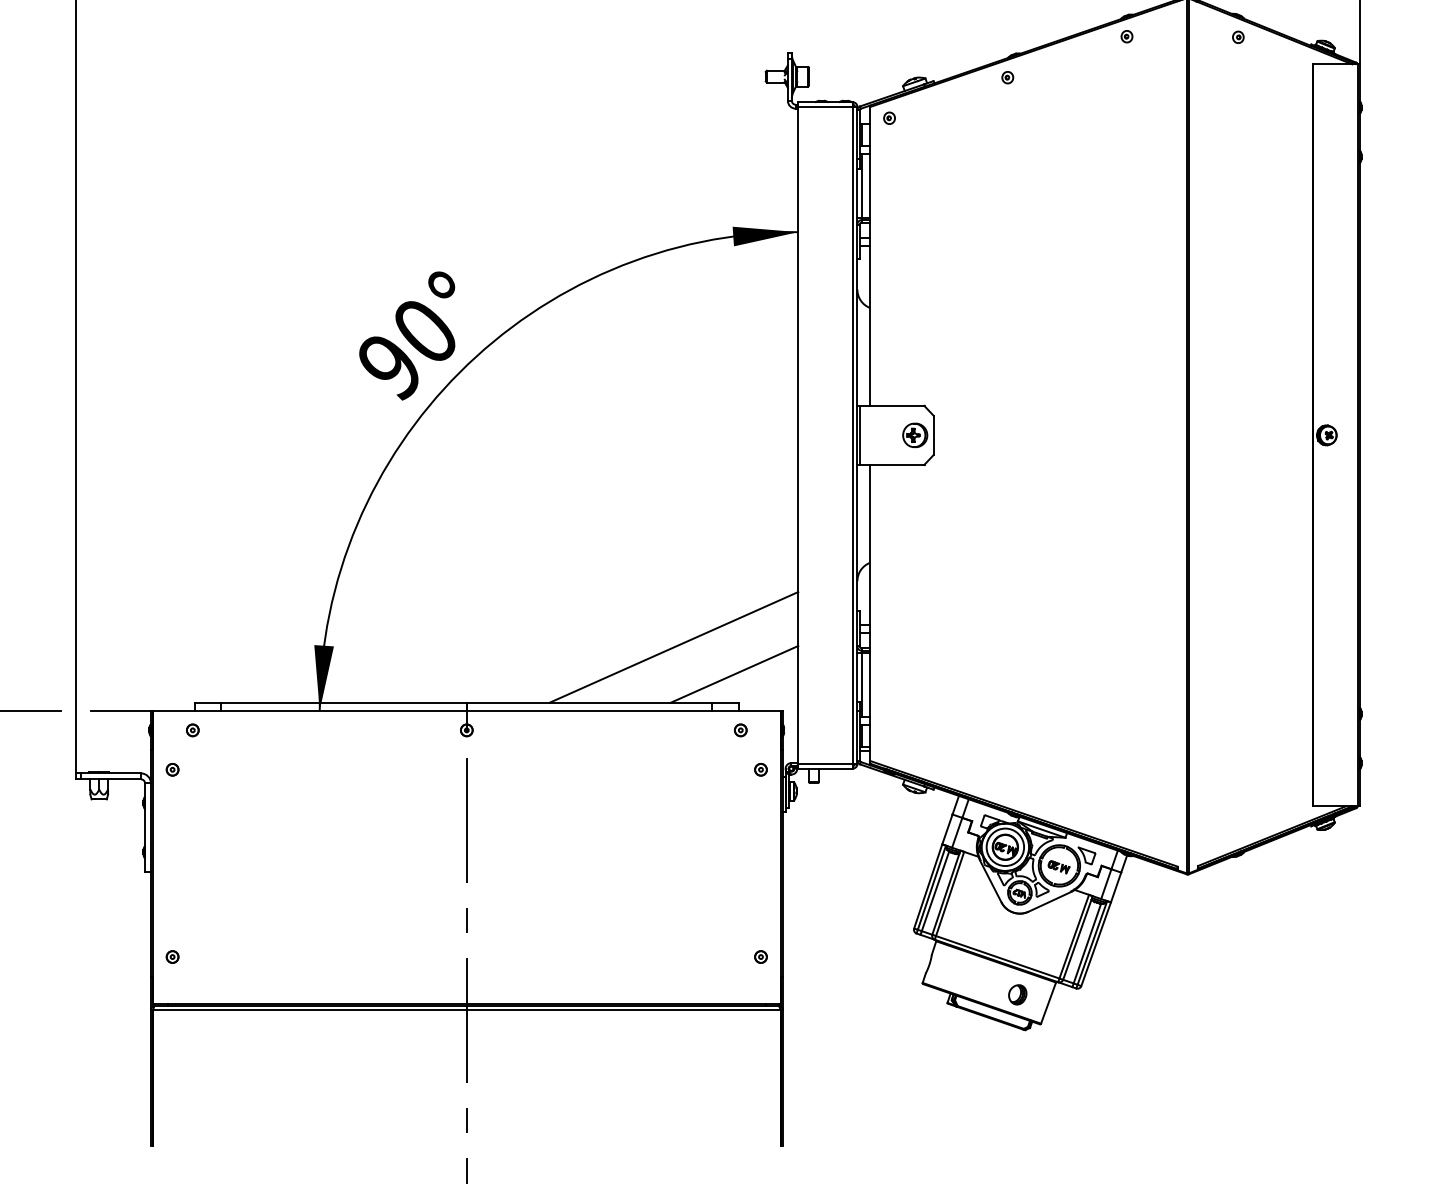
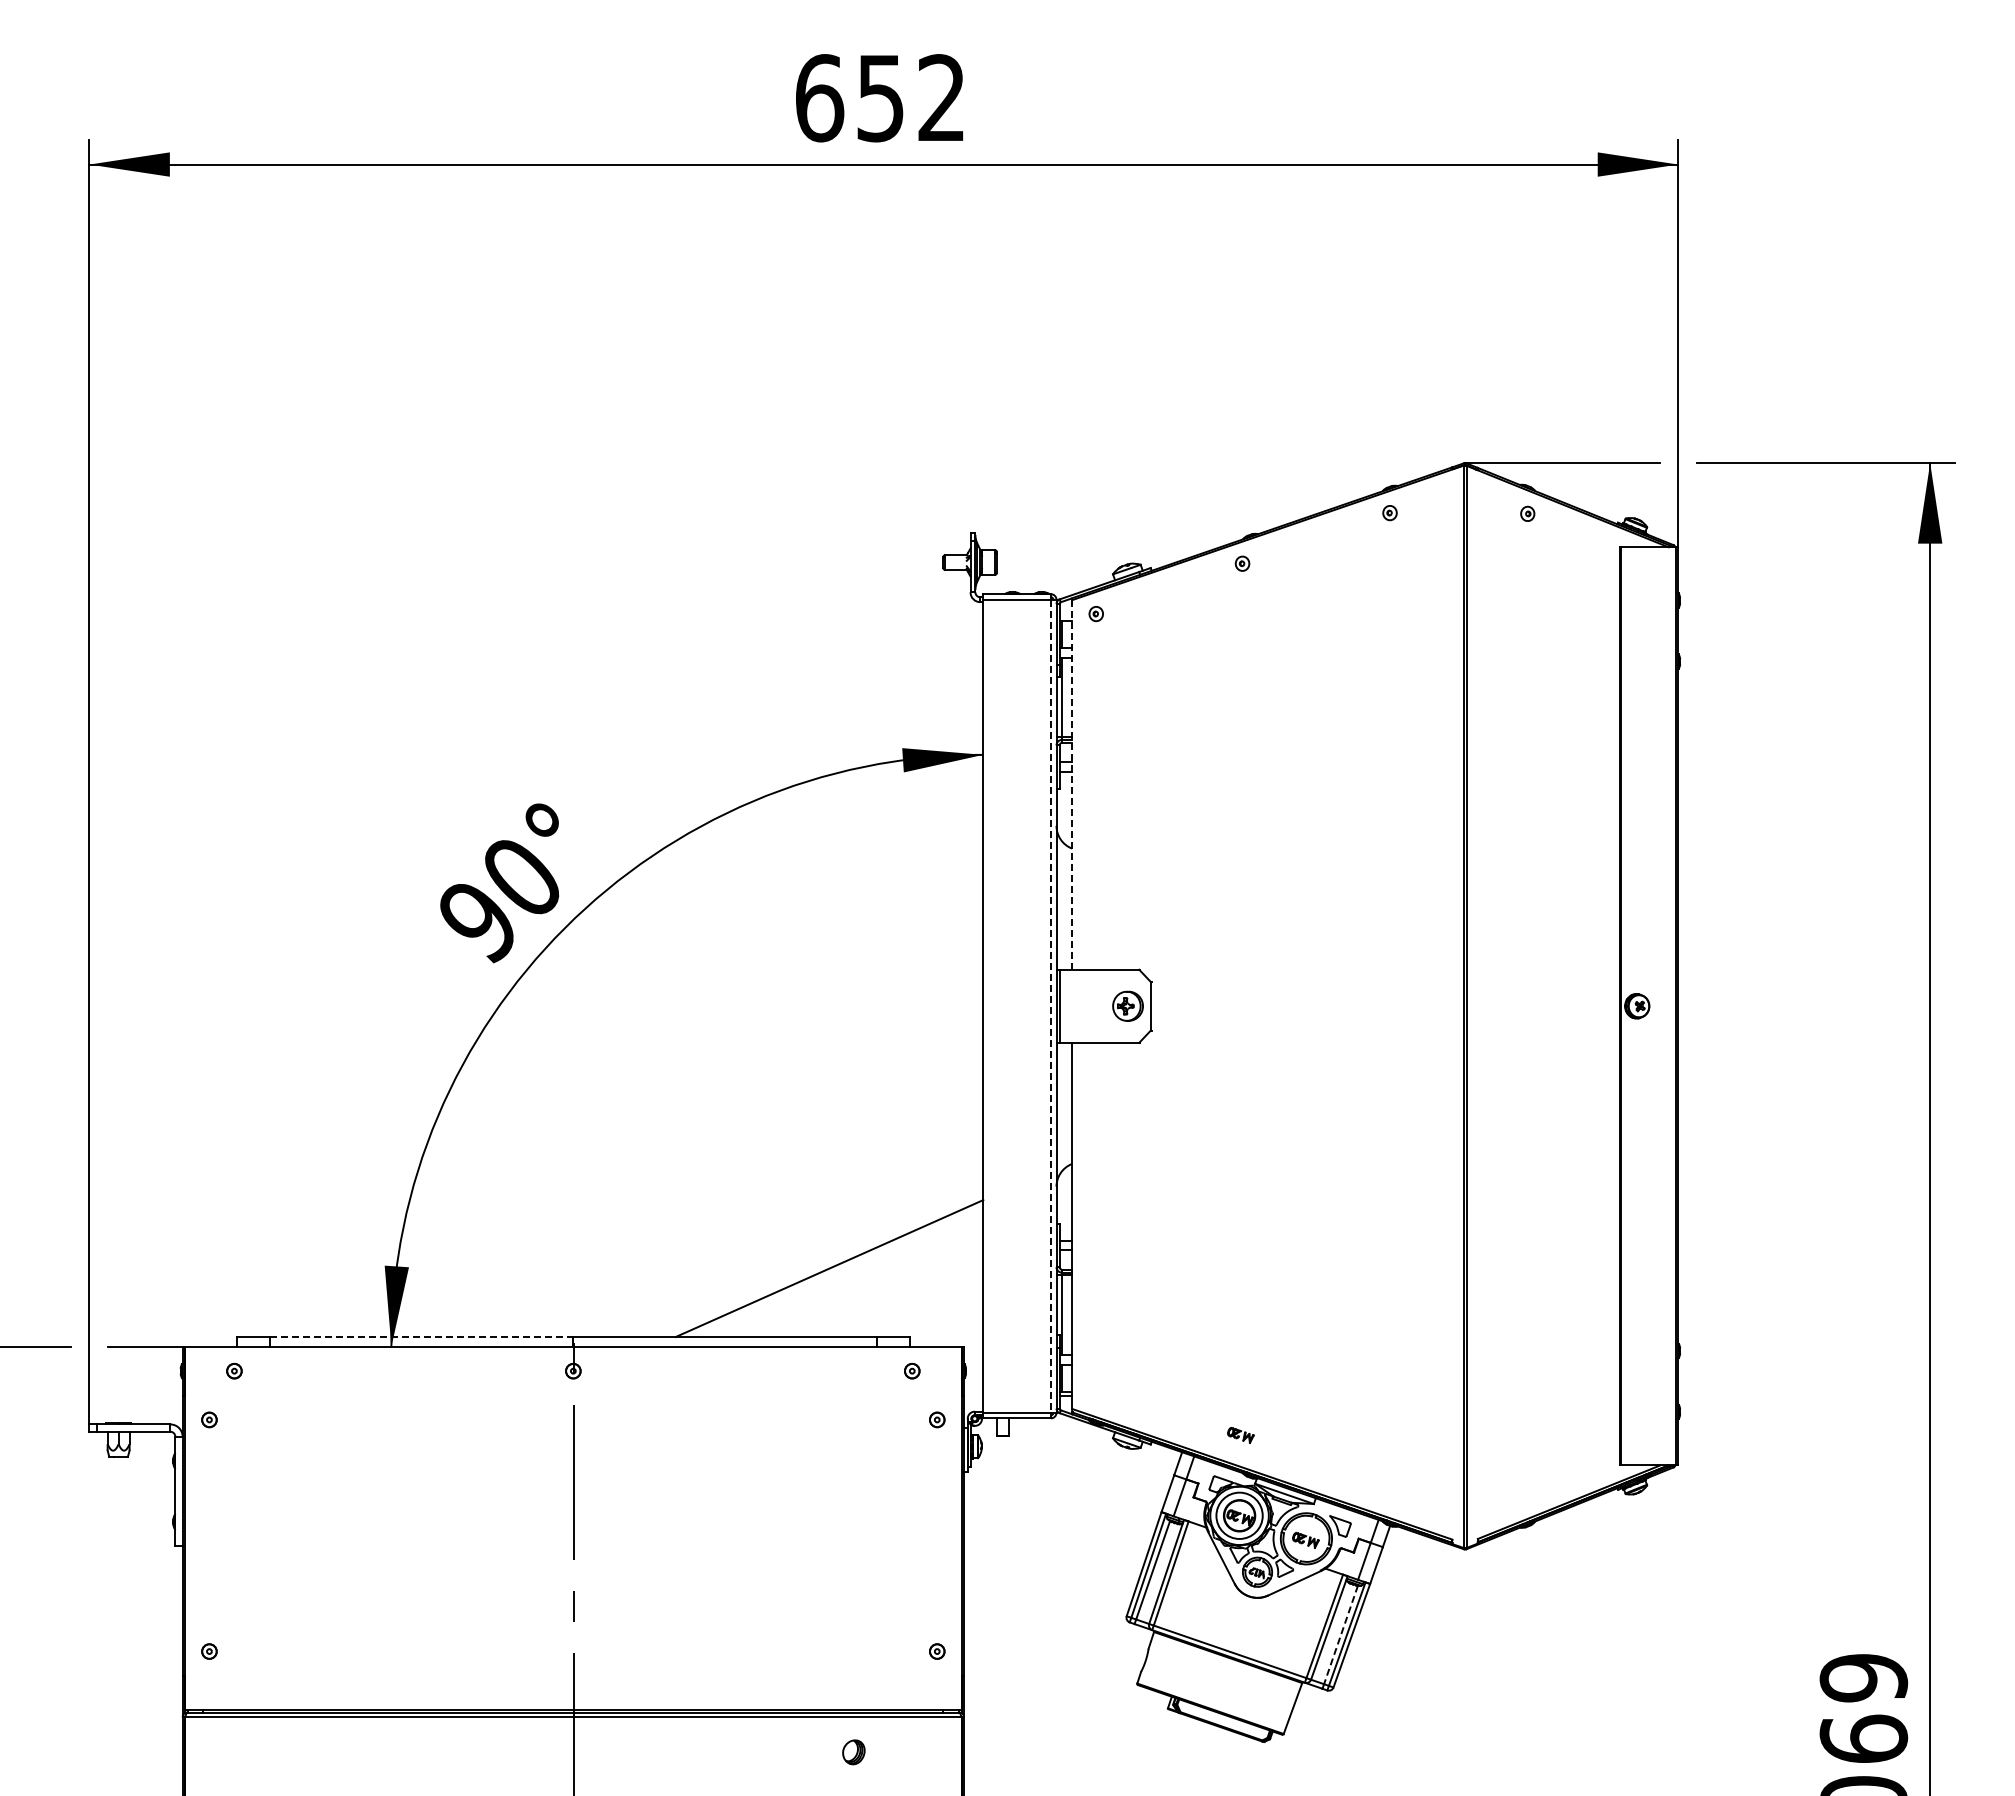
line: (870, 256) -> (1072, 784), solid -> dashed
line: (853, 435) -> (1051, 1006), solid -> dashed
line: (734, 674) -> (904, 1301), removed
line: (344, 703) -> (421, 1337), solid -> dashed
part: (1006, 782) -> (1240, 1435), added
line: (1086, 944) -> (1340, 1635), solid -> dashed
part: (1017, 994) -> (853, 1752), moved

